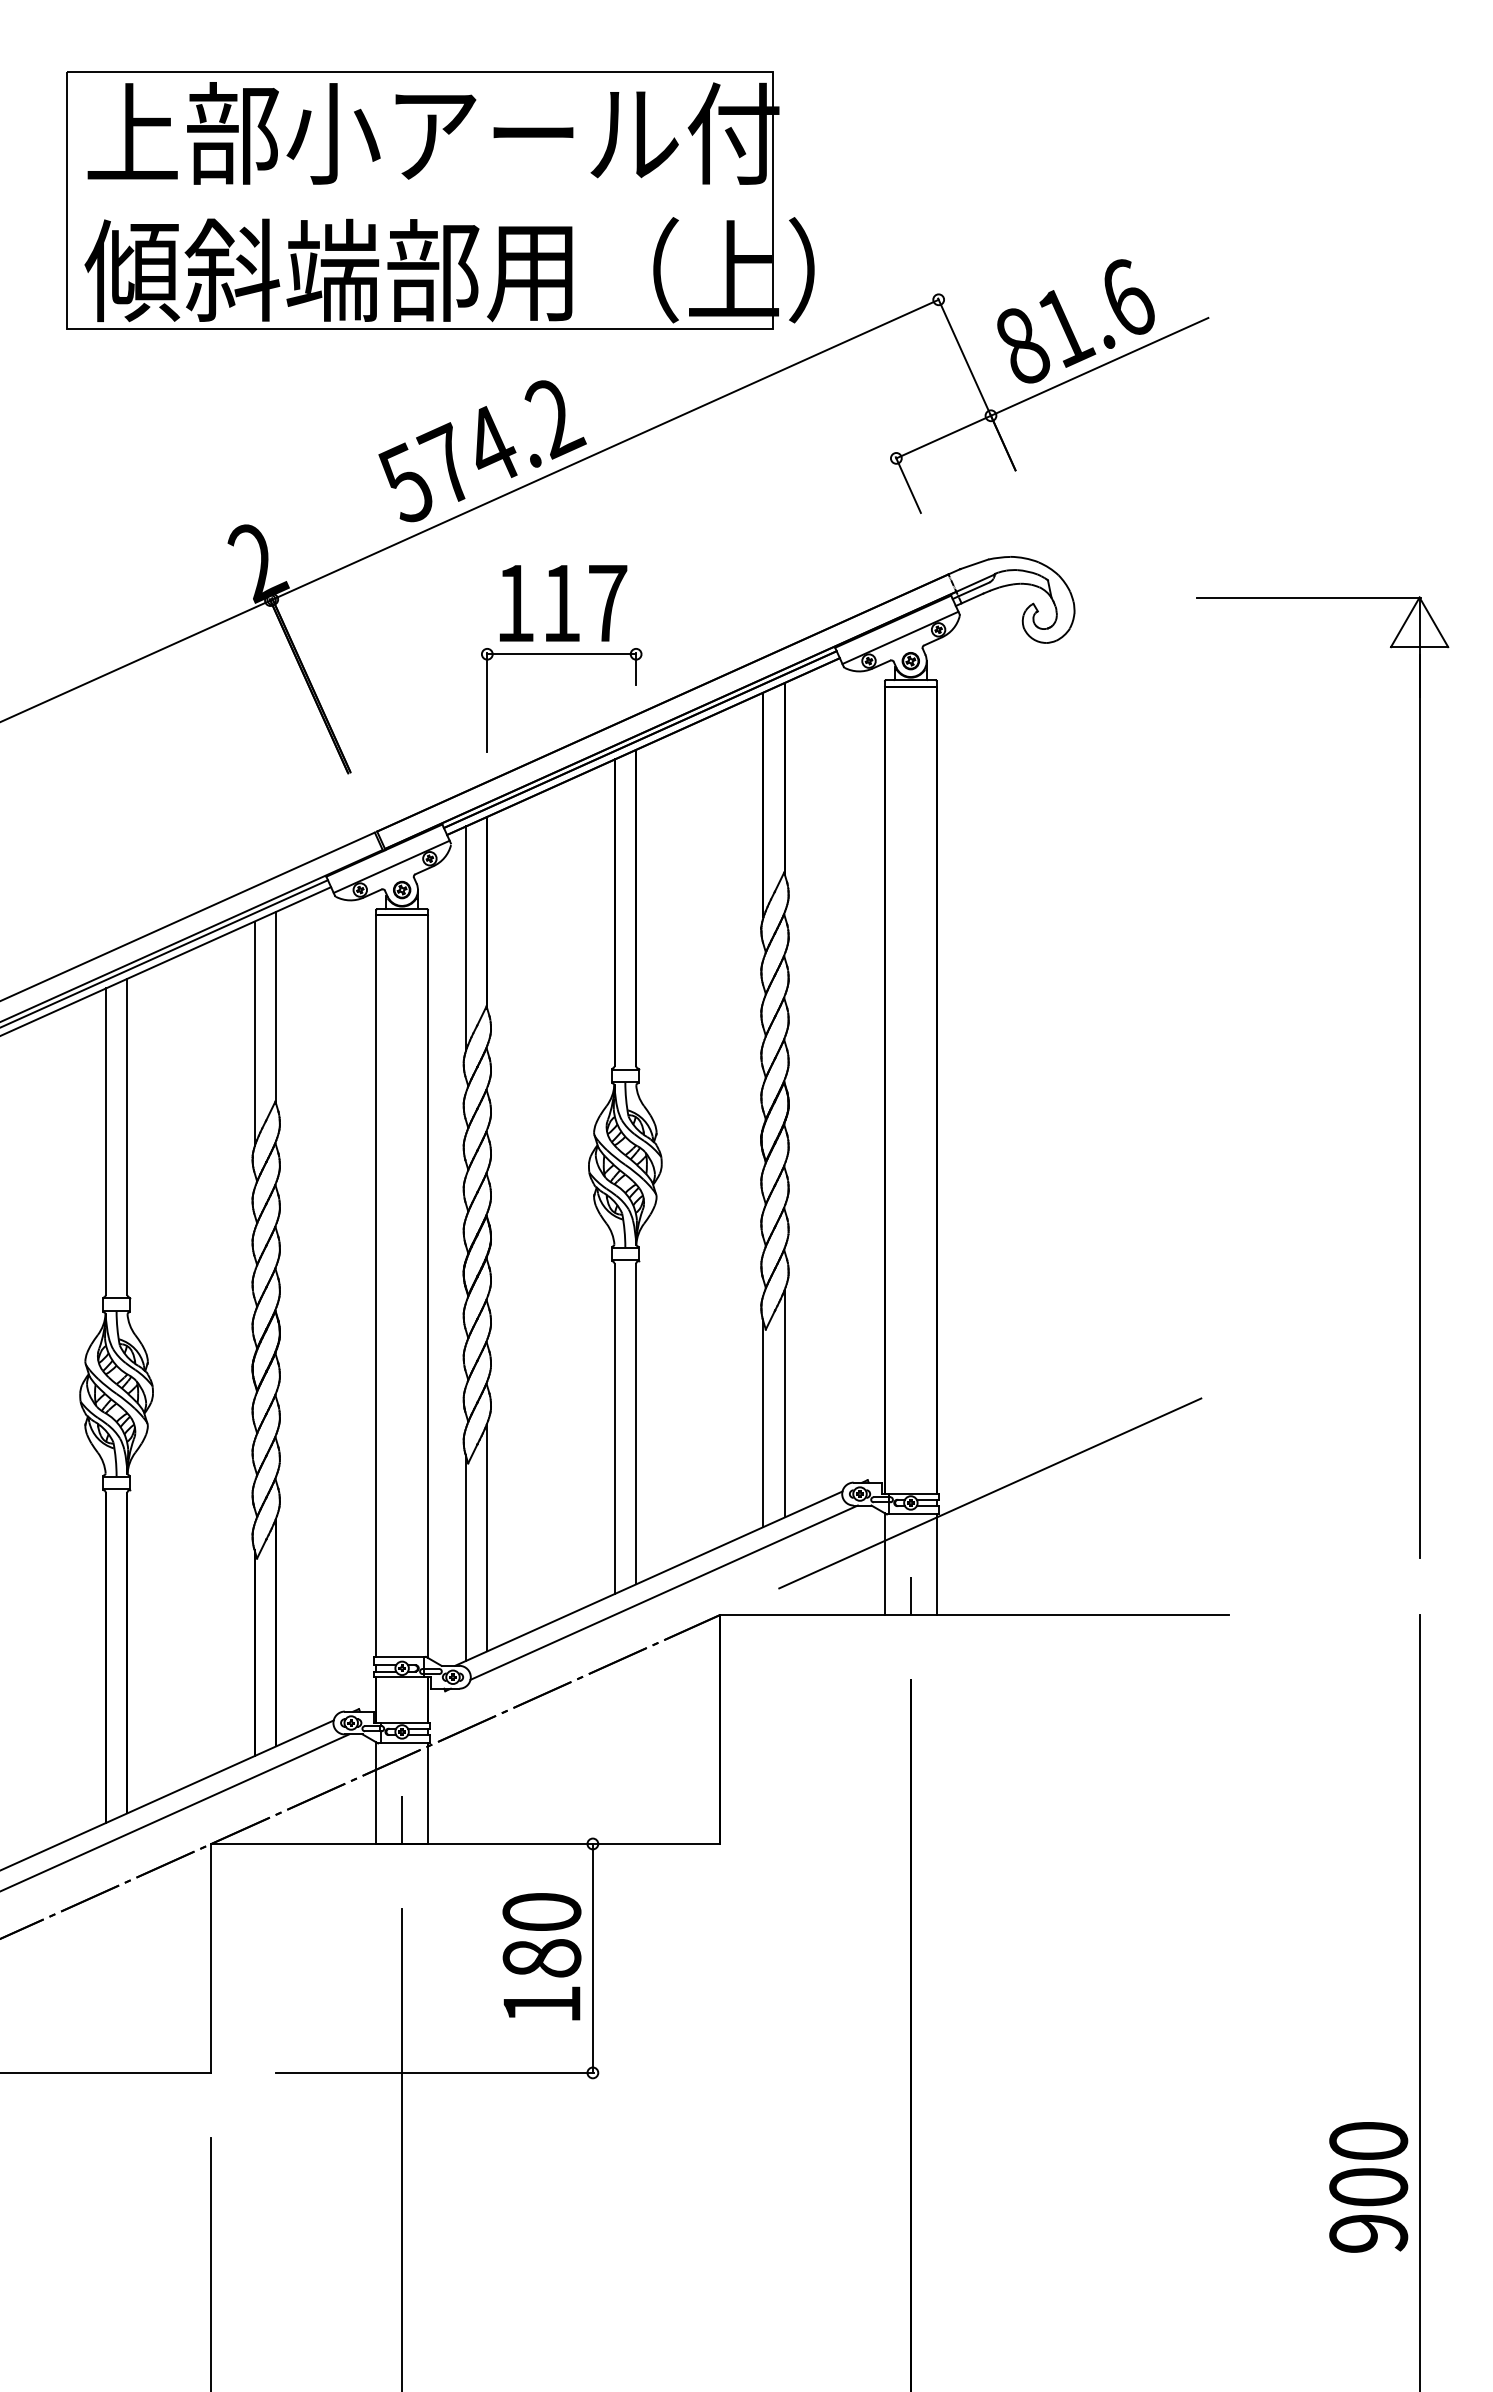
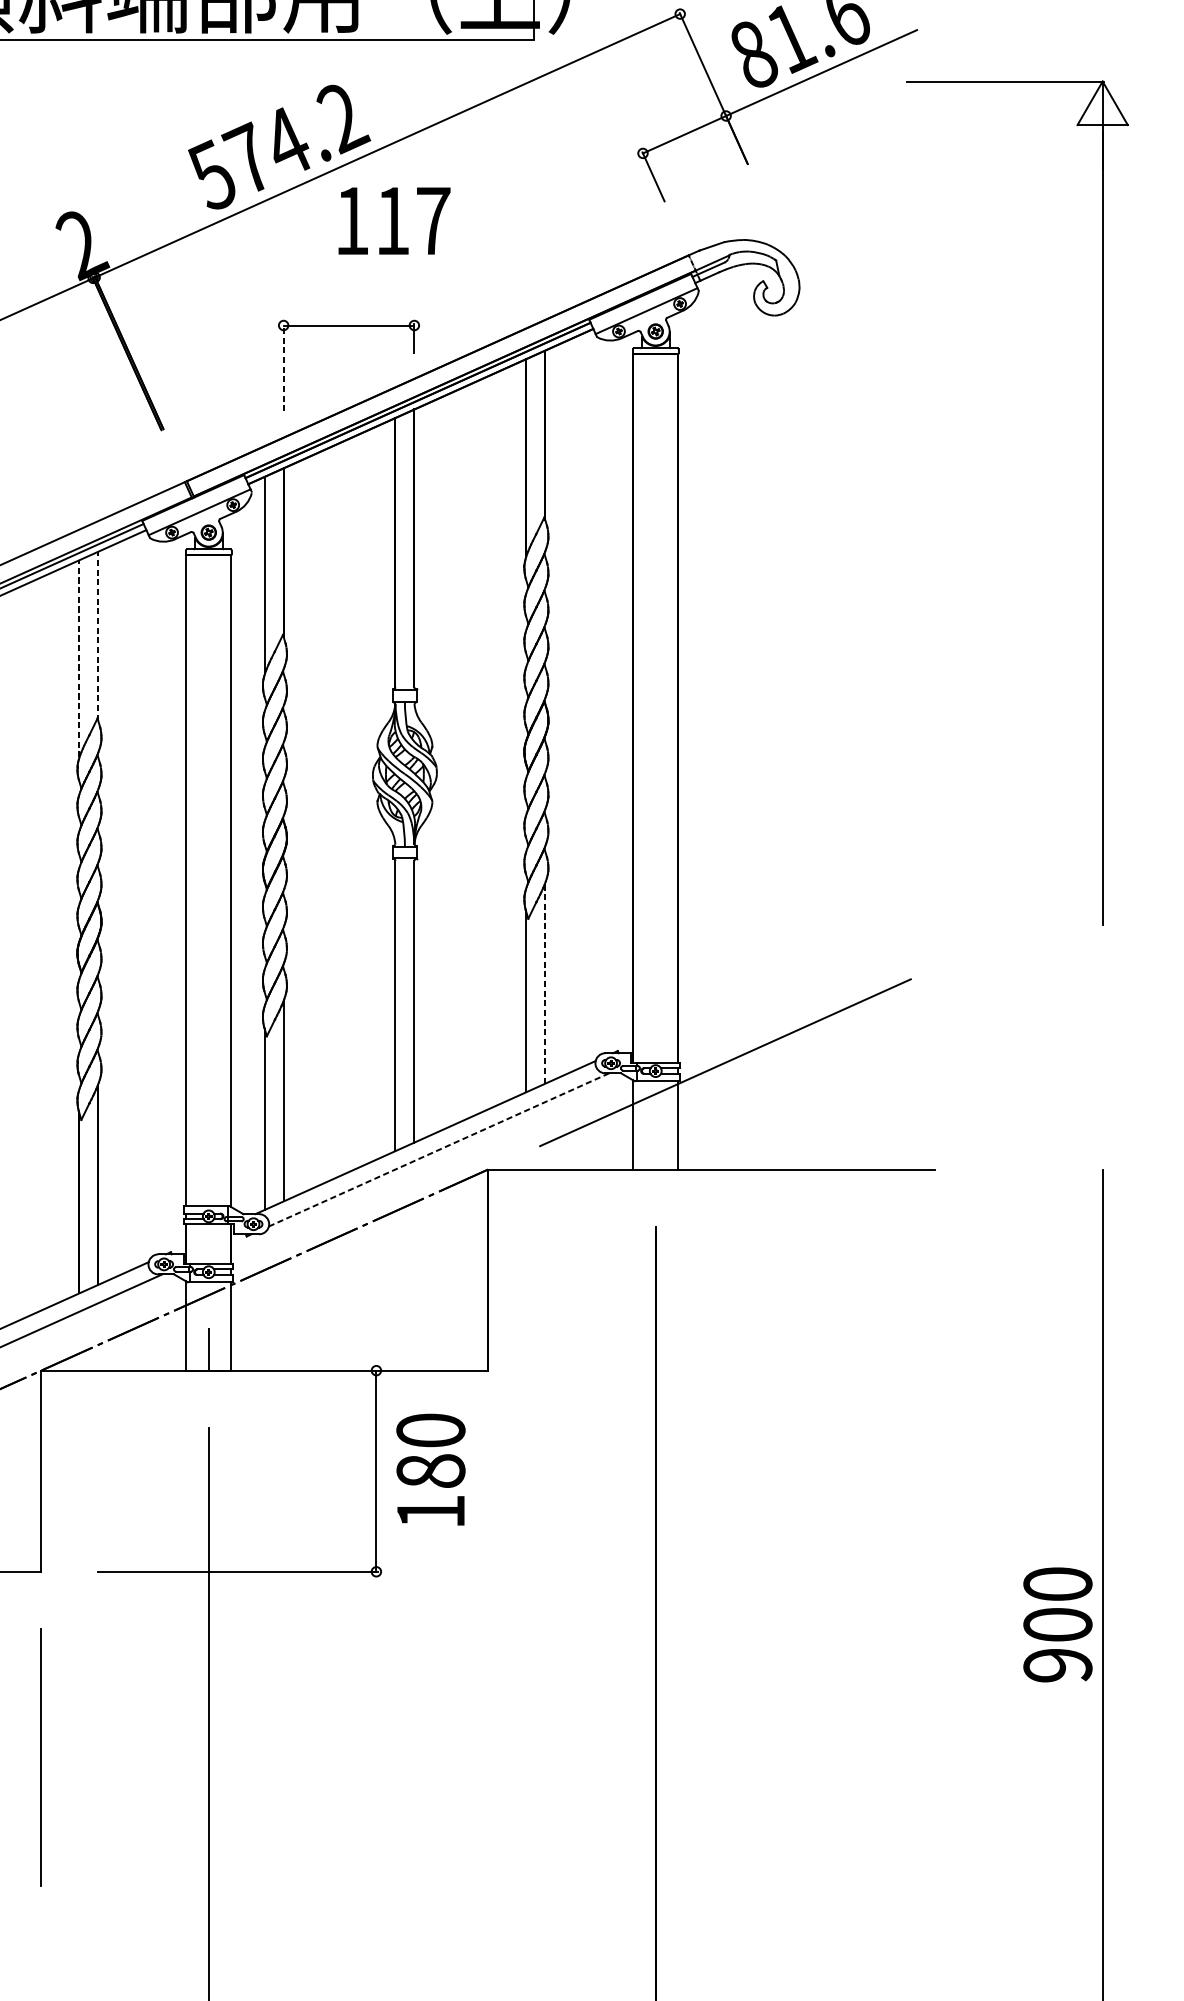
text: (563, 603) -> (394, 221), moved
line: (487, 701) -> (283, 367), solid -> dashed
line: (276, 1007) -> (98, 635), solid -> dashed
line: (254, 1033) -> (79, 658), solid -> dashed
part: (1419, 1077) -> (1102, 503), moved
line: (784, 1403) -> (544, 983), solid -> dashed
line: (663, 1592) -> (438, 1149), solid -> dashed
line: (910, 1596) -> (655, 1153), removed
text: (541, 1956) -> (430, 1469), moved
text: (1368, 2187) -> (1057, 1625), moved

